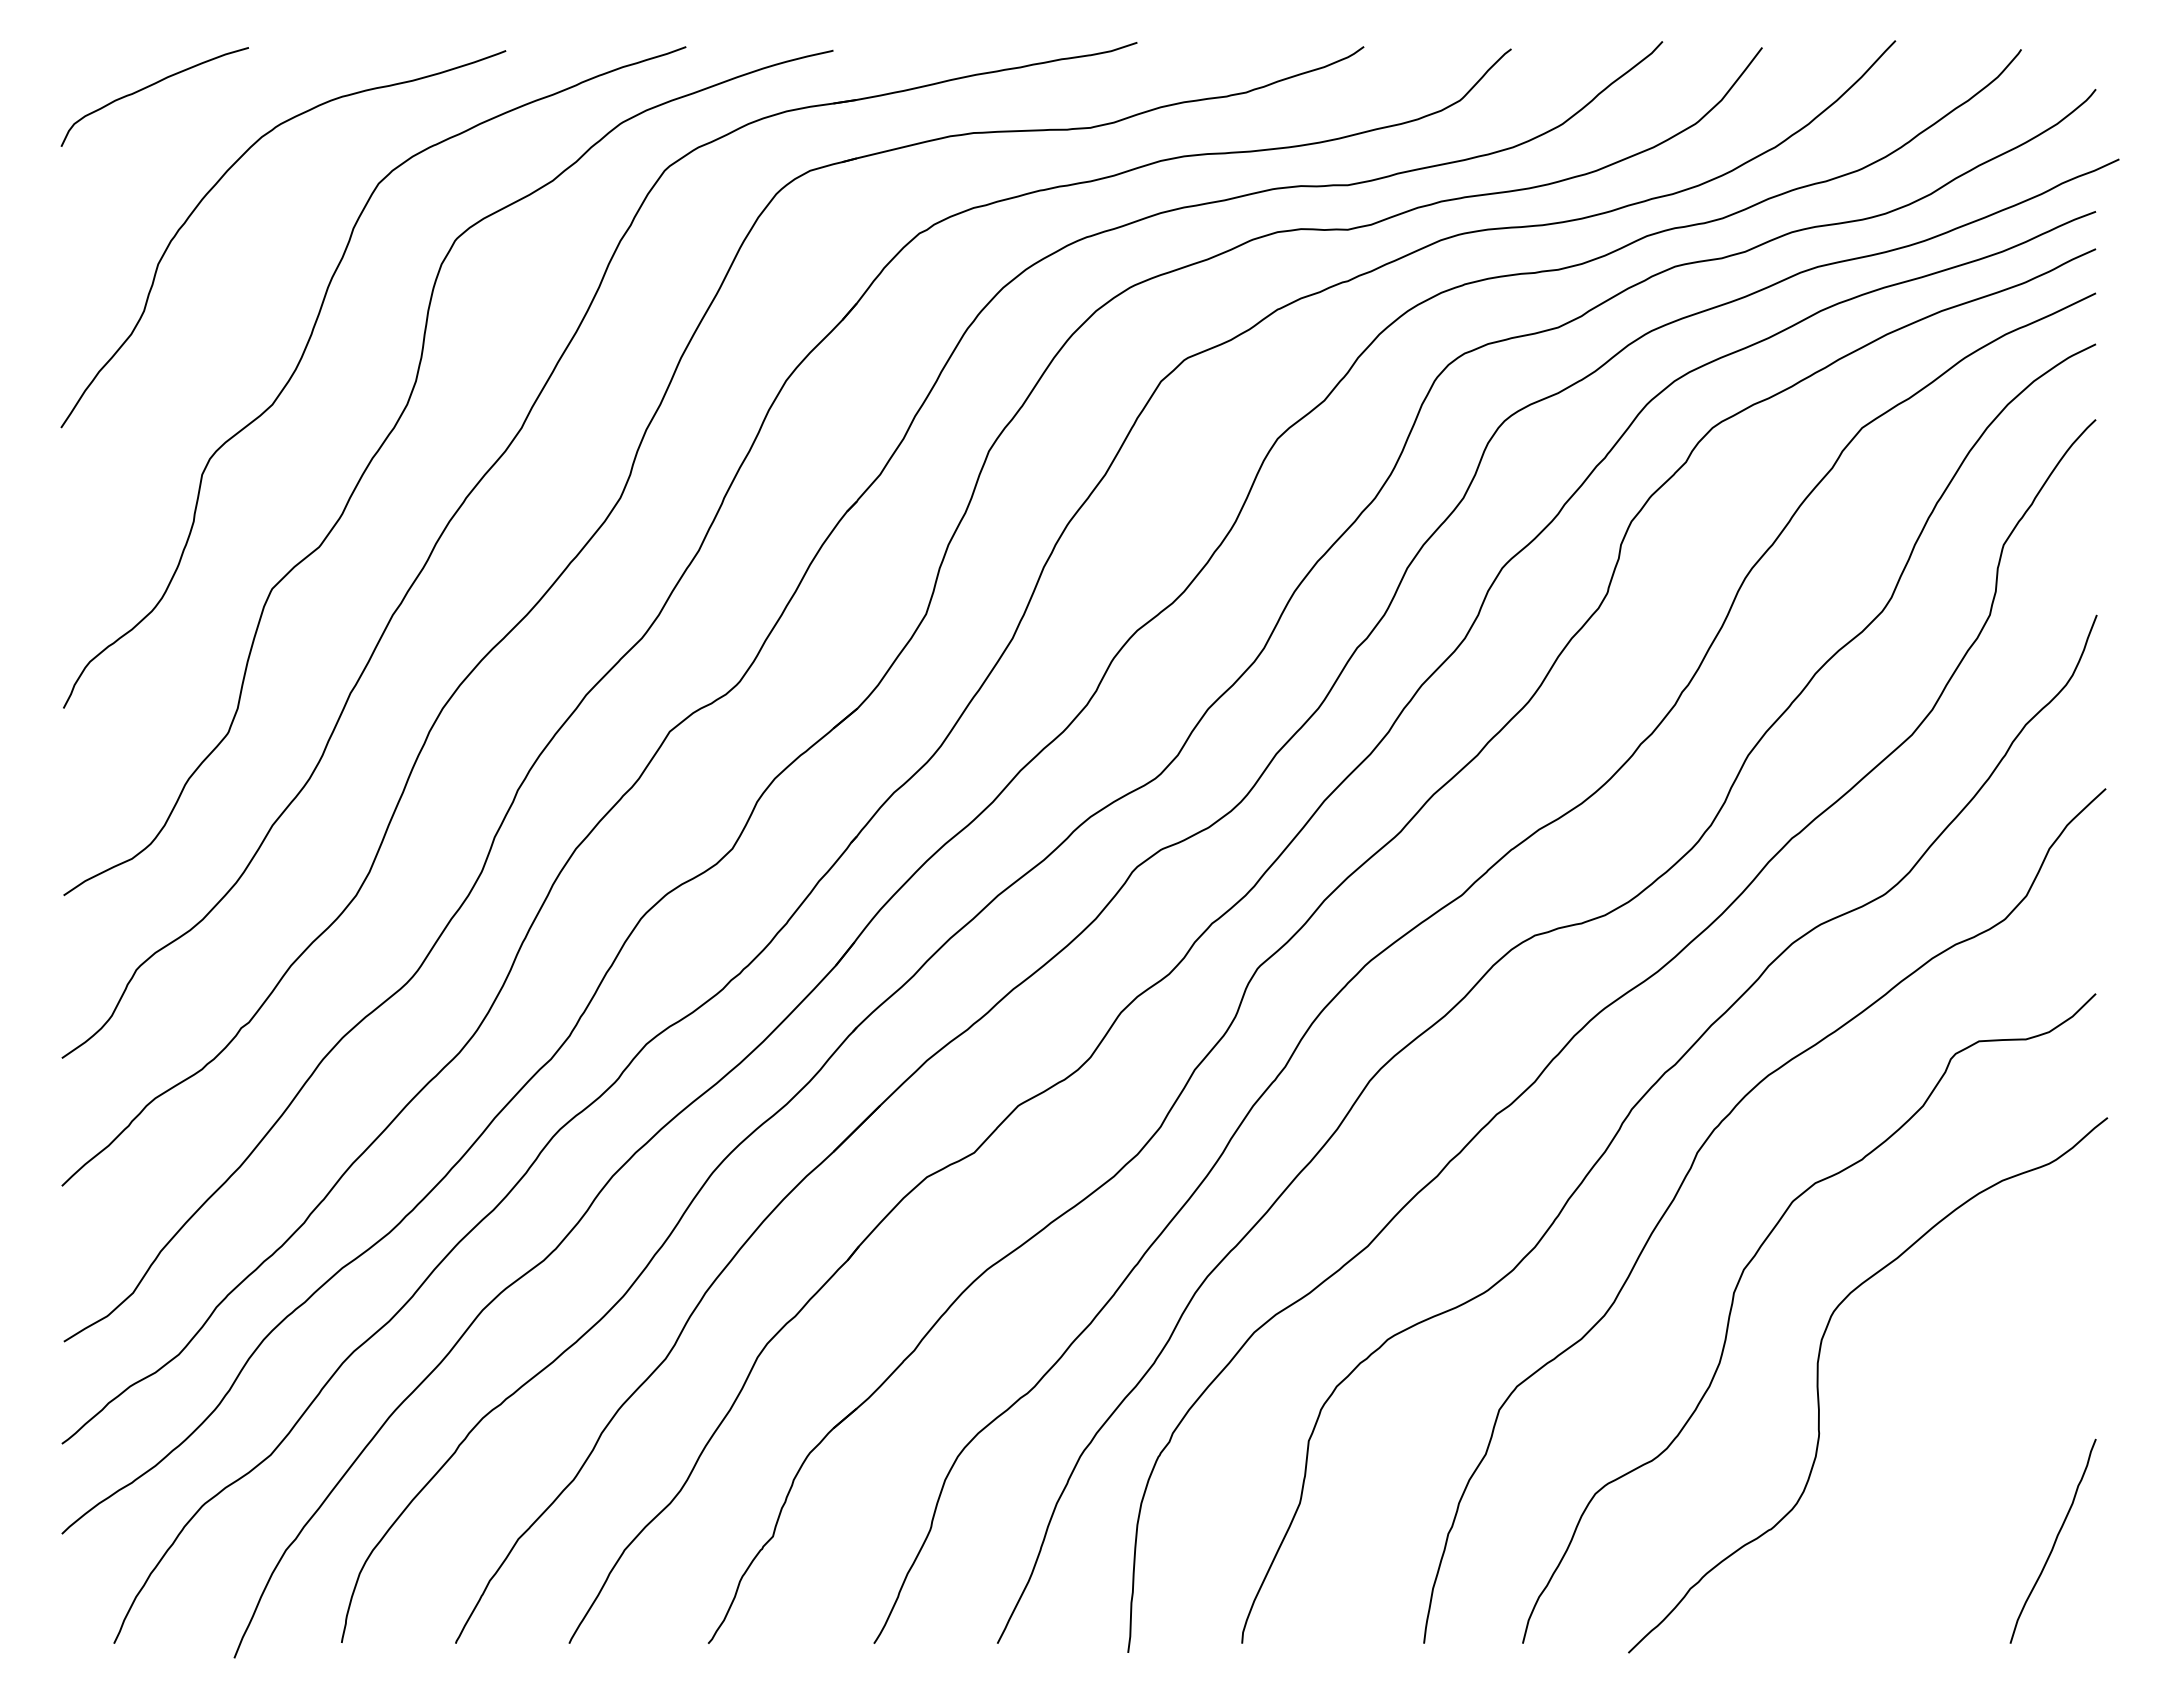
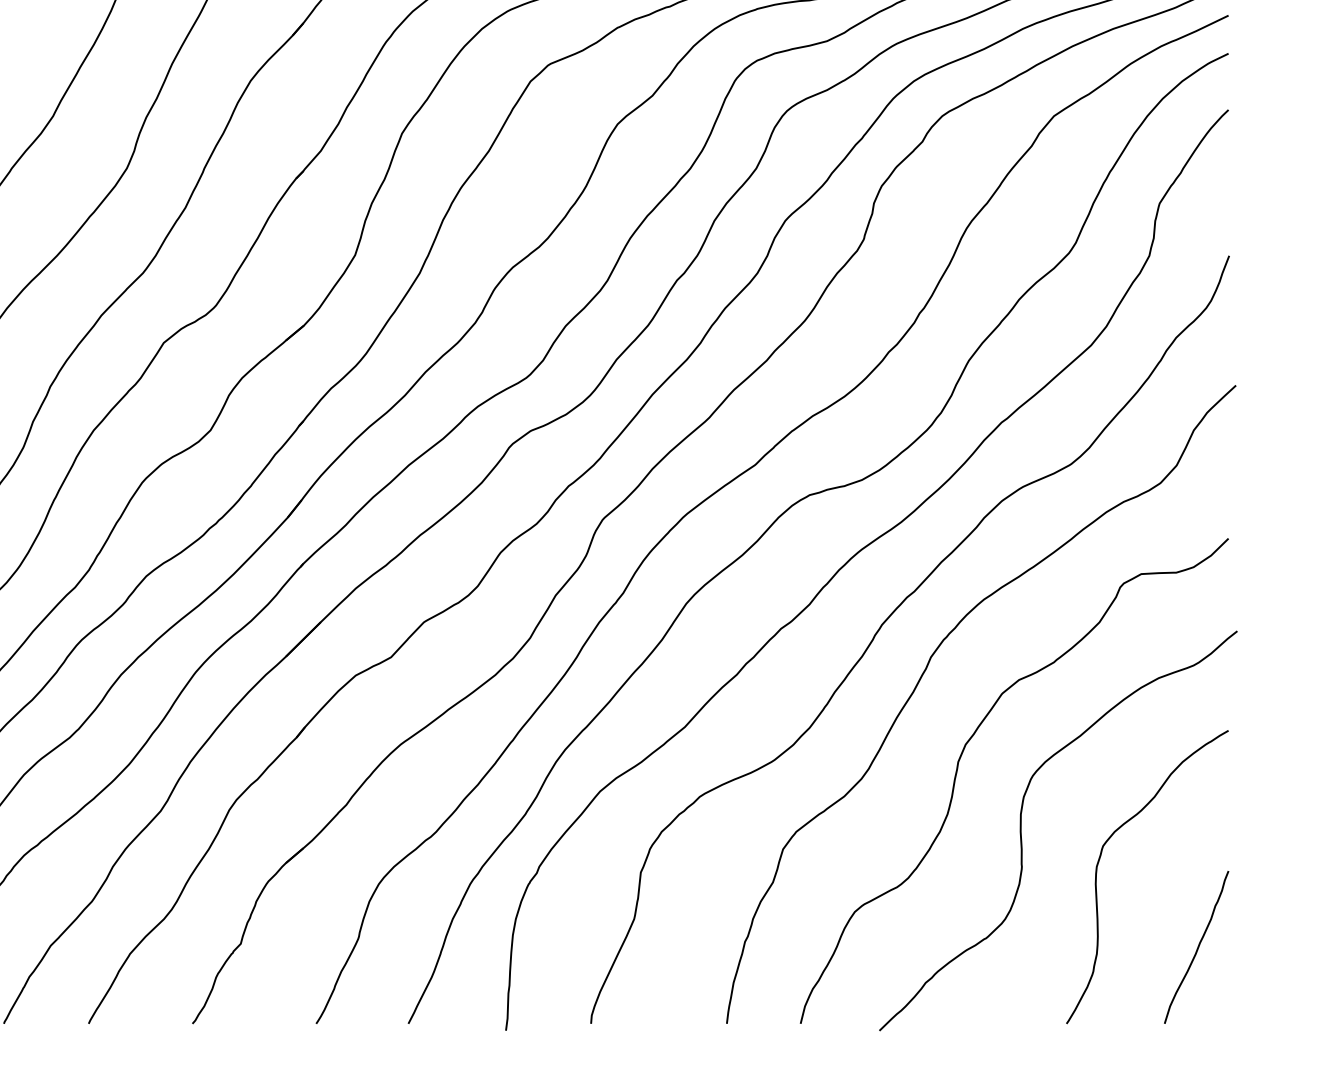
curve: (1923, 1424) -> (1099, 860), added

